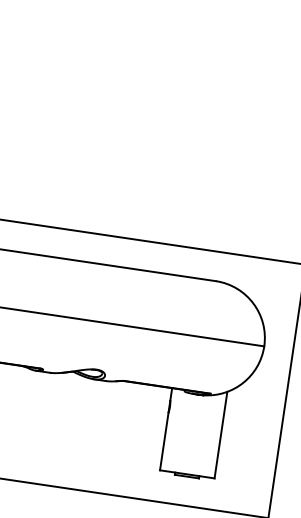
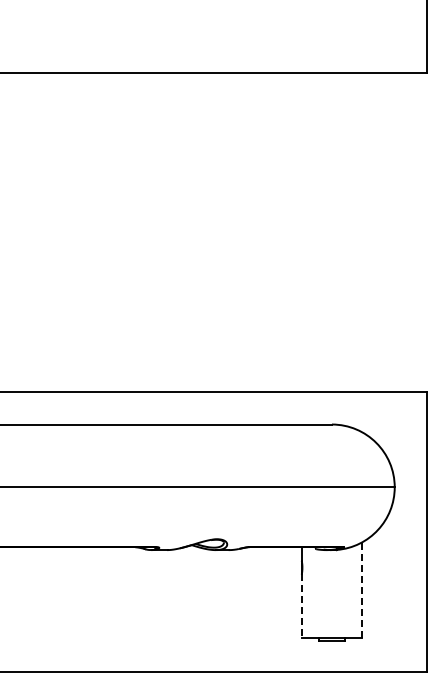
line: (221, 435) -> (362, 590), solid -> dashed
line: (163, 441) -> (301, 606), solid -> dashed

